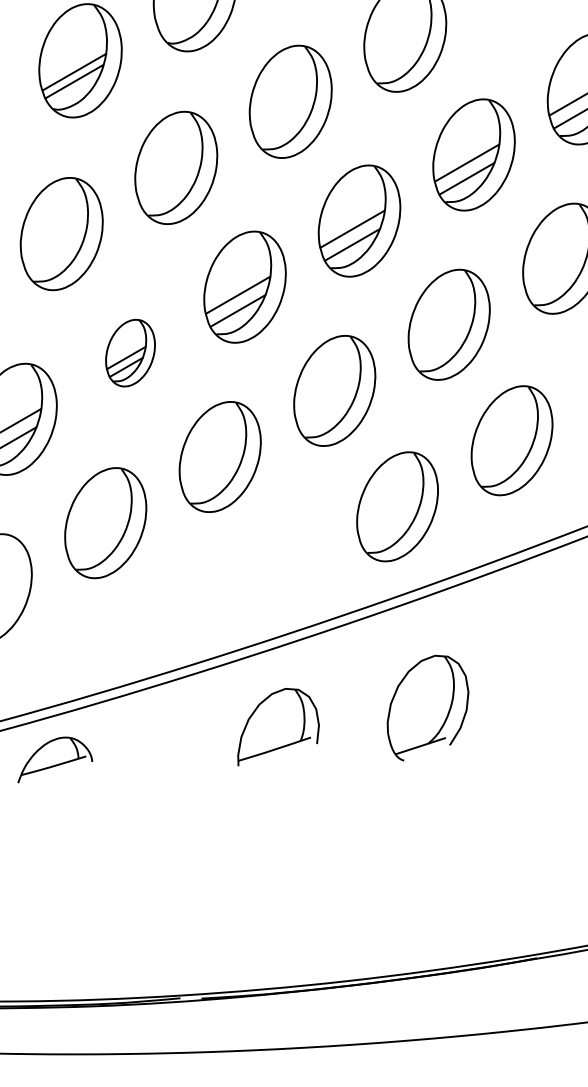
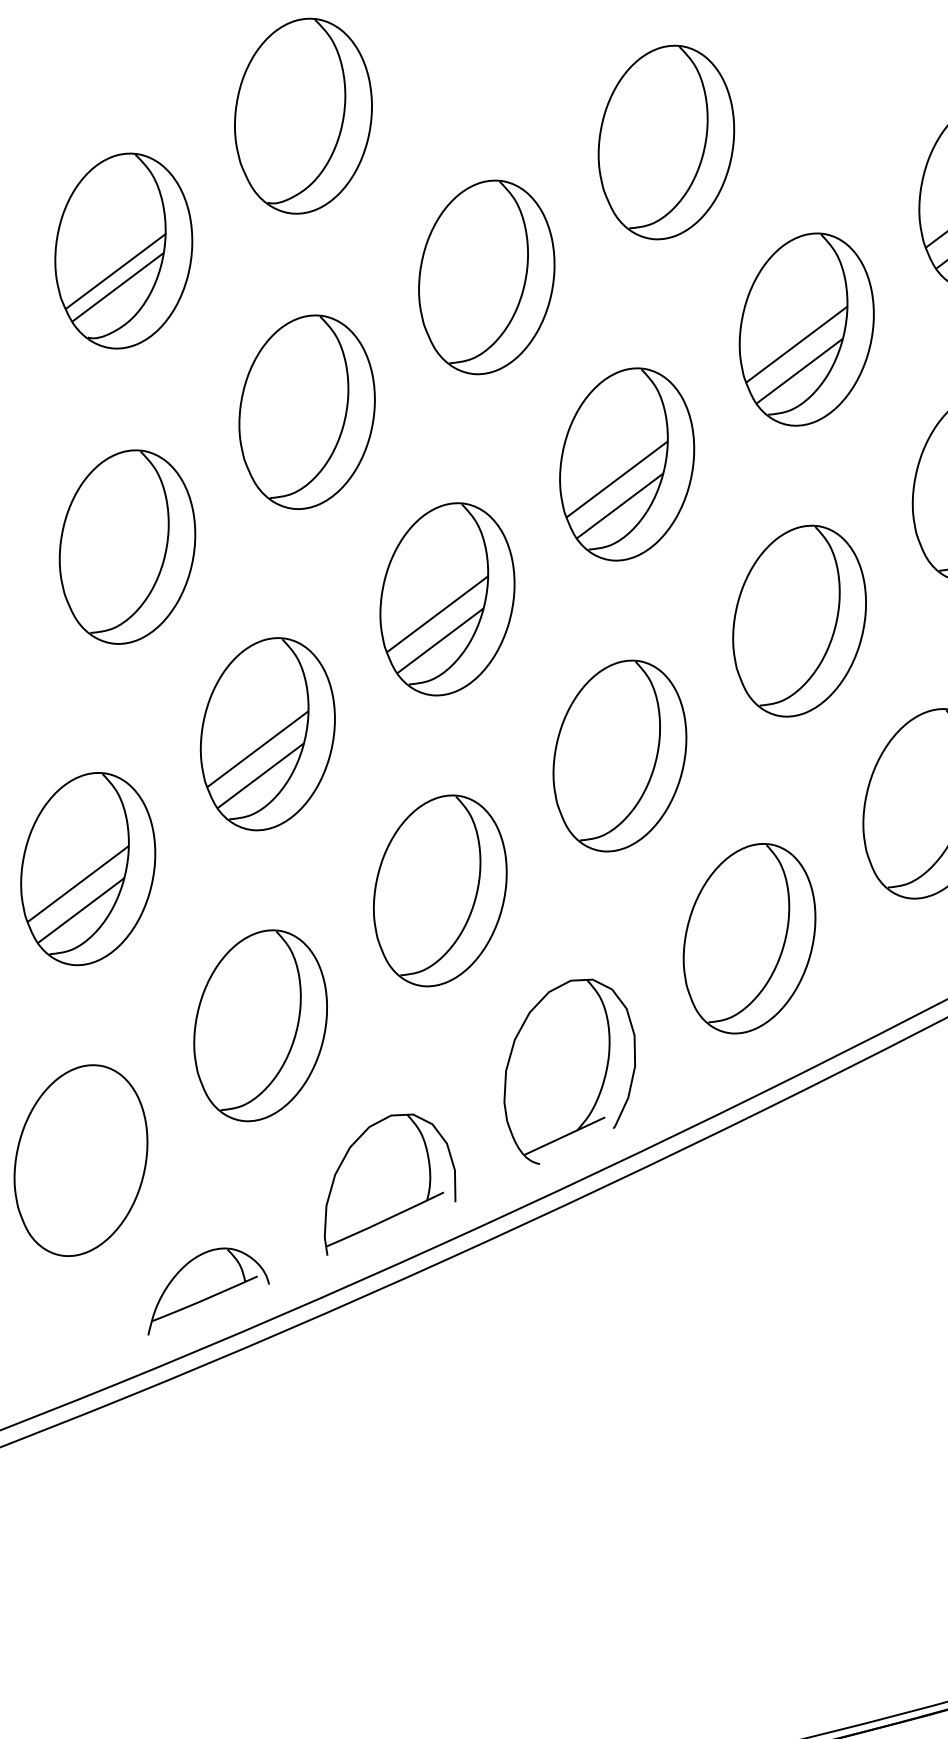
part: (130, 352) -> (267, 732), size x1.67
part: (427, 707) -> (568, 1069), moved
part: (278, 727) -> (387, 1182), moved
part: (55, 759) -> (206, 1287), moved

